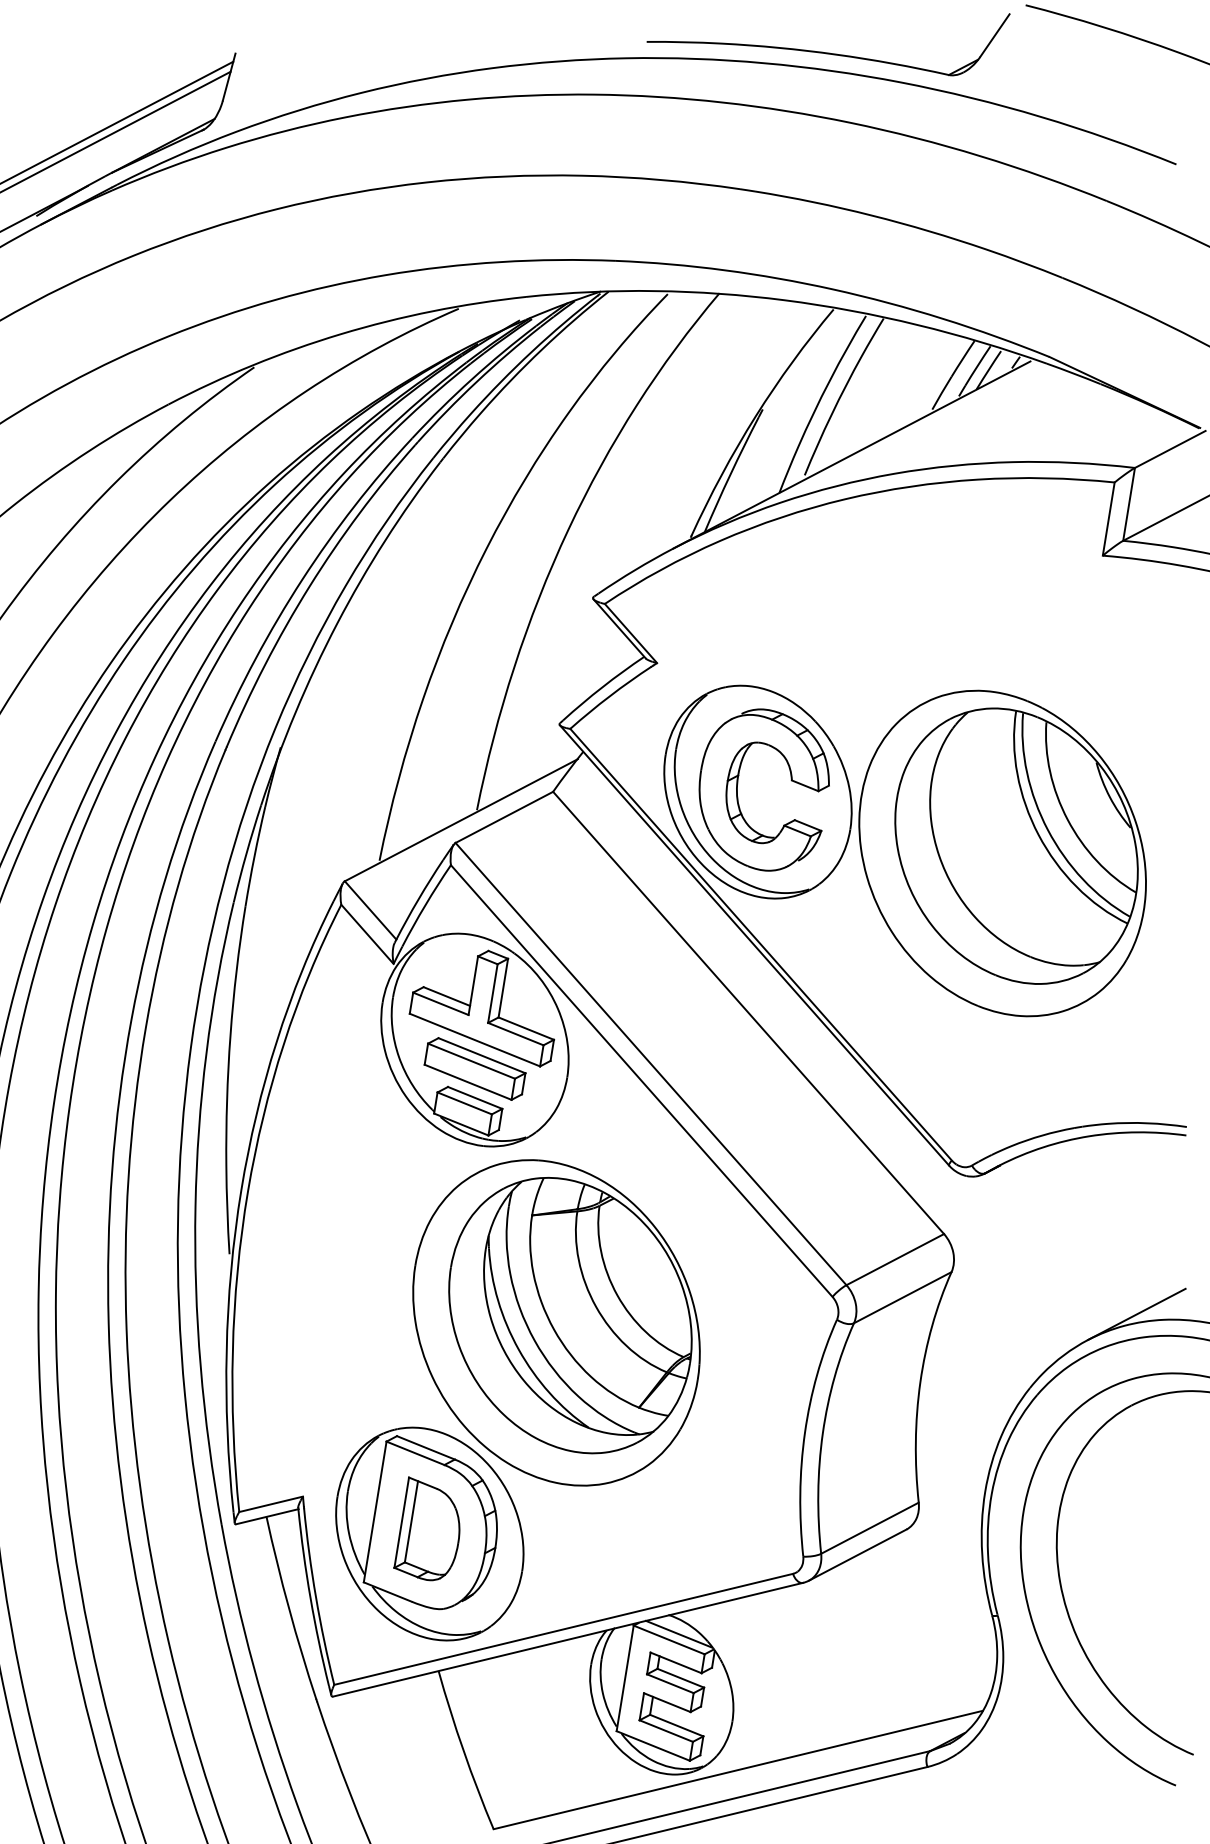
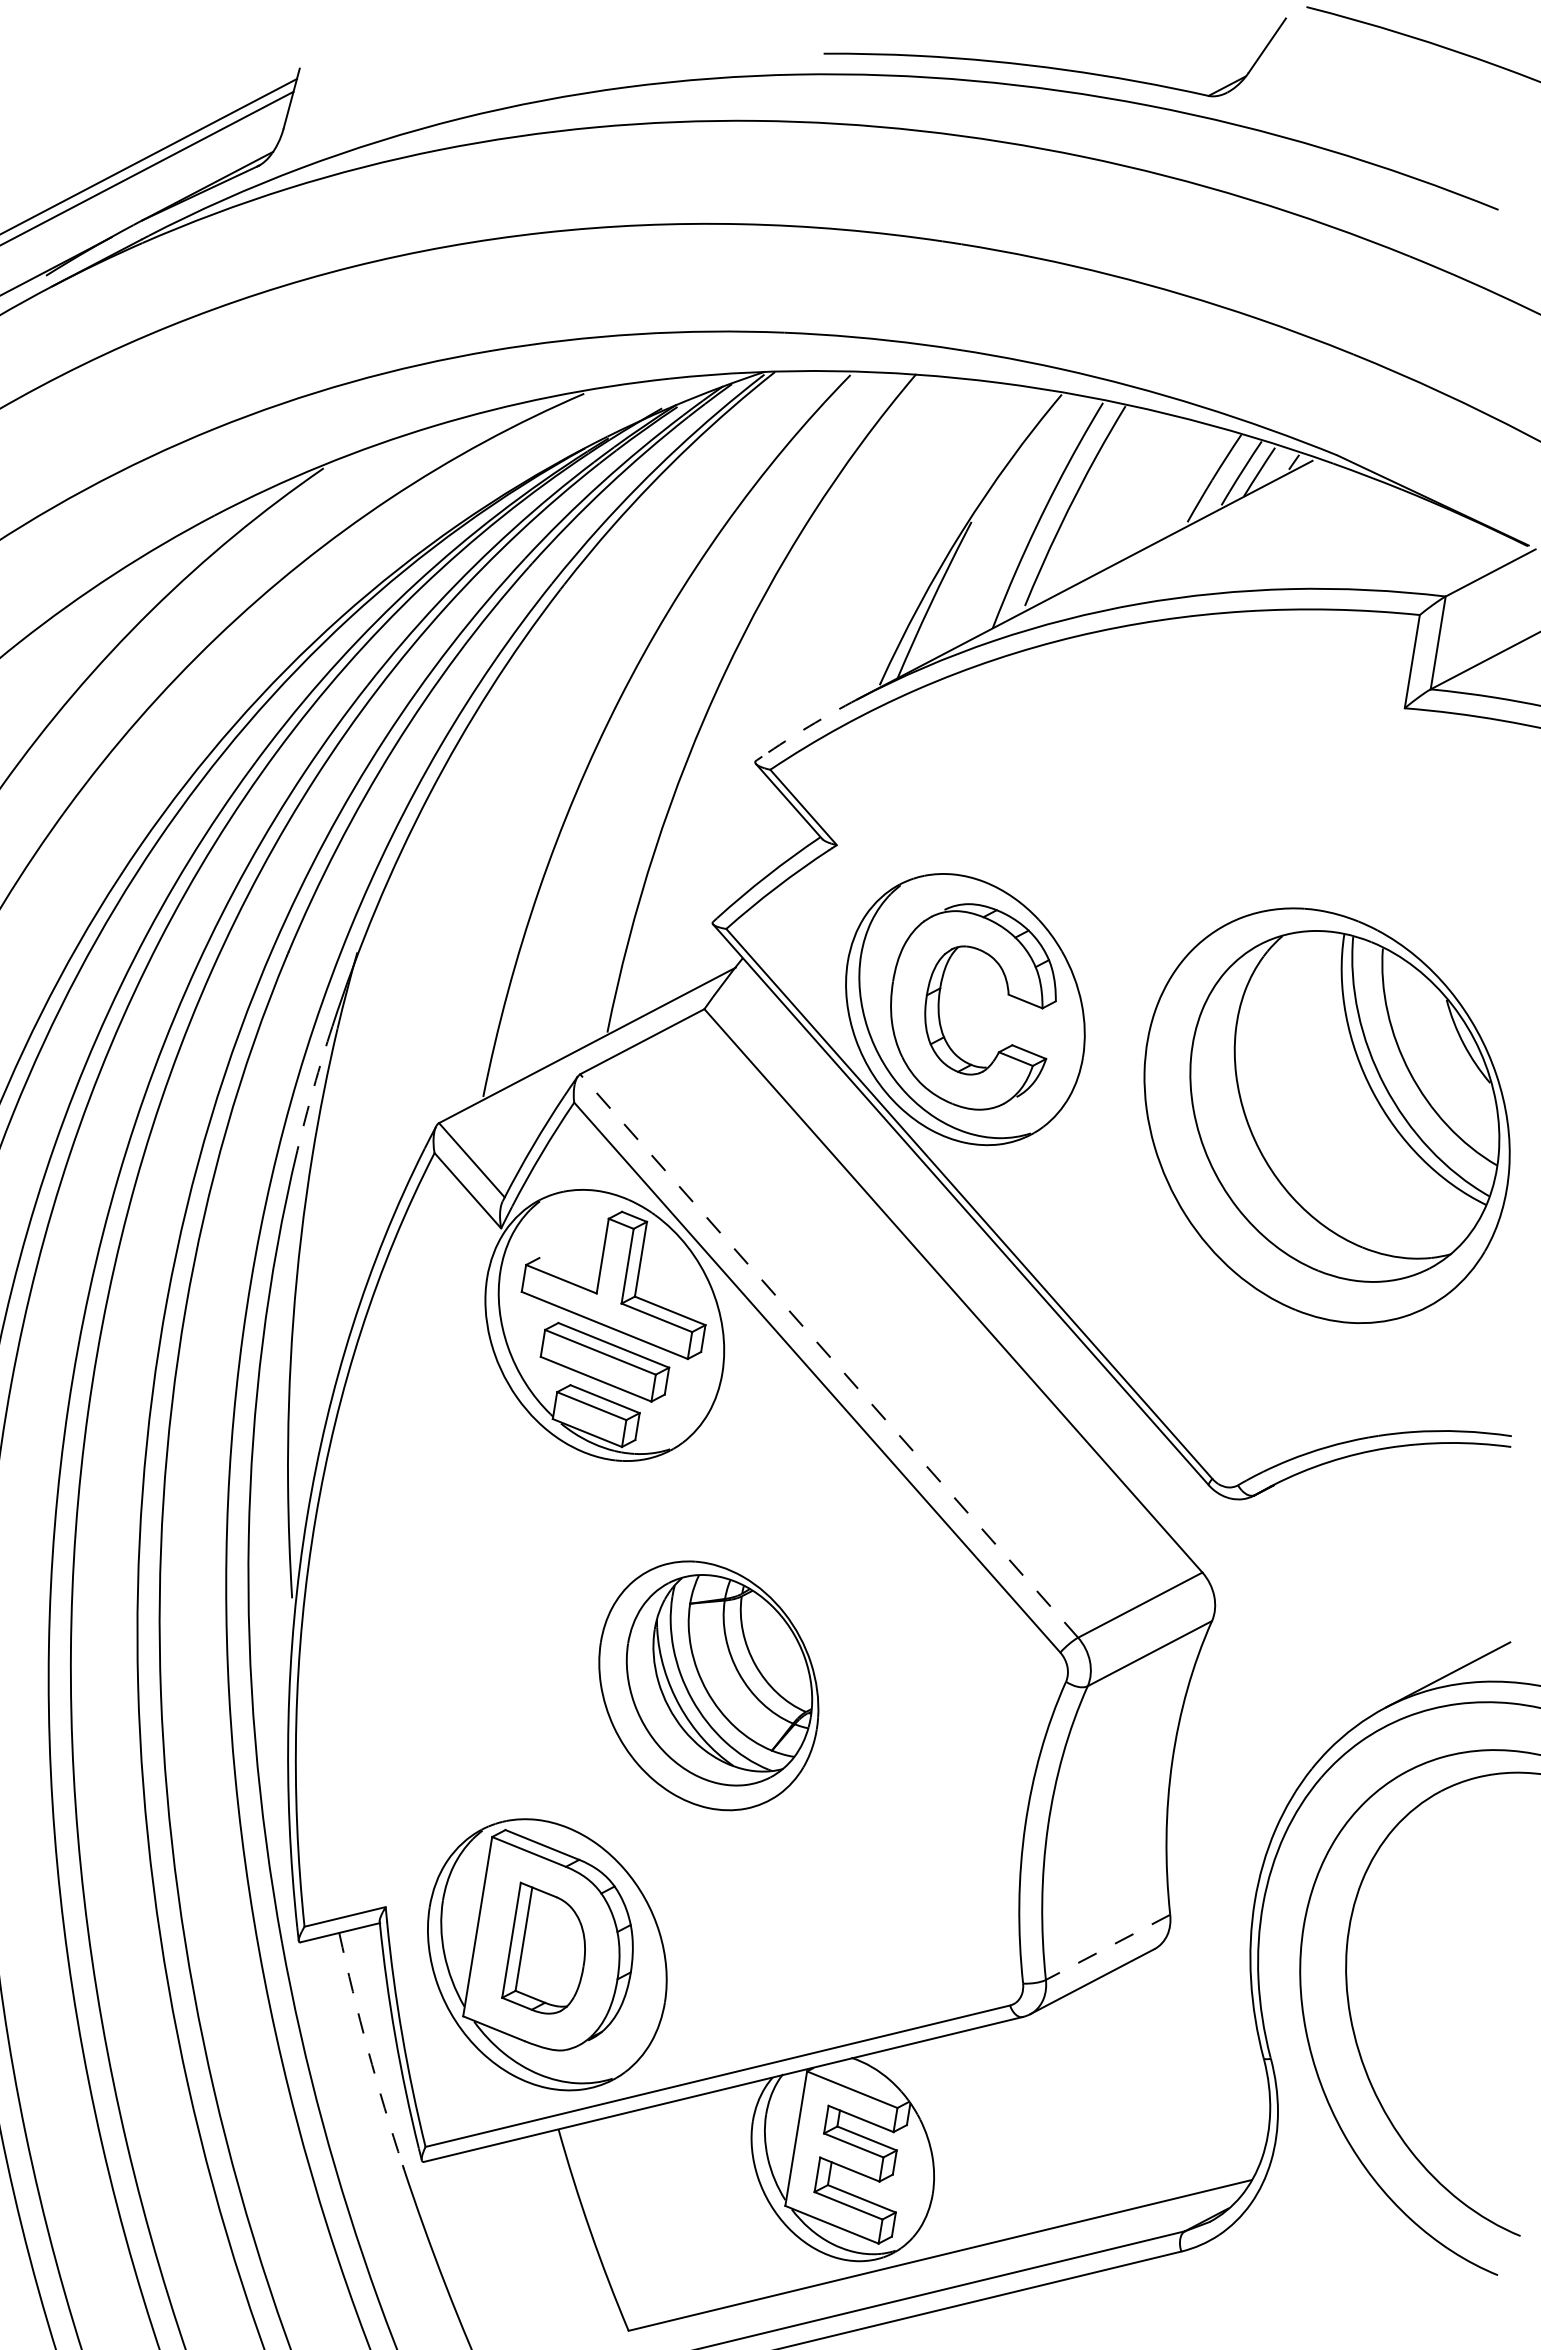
arc: (635, 569) -> (809, 726), solid -> dashed
arc: (246, 853) -> (313, 1087), solid -> dashed
part: (1002, 853) -> (1326, 1115), moved
line: (446, 996) -> (568, 1269), removed
line: (651, 1064) -> (829, 1356), solid -> dashed
part: (556, 1322) -> (708, 1685), size x0.6
line: (869, 1528) -> (1107, 1947), solid -> dashed
arc: (289, 1609) -> (368, 2050), solid -> dashed
line: (678, 1634) -> (864, 2082), removed

